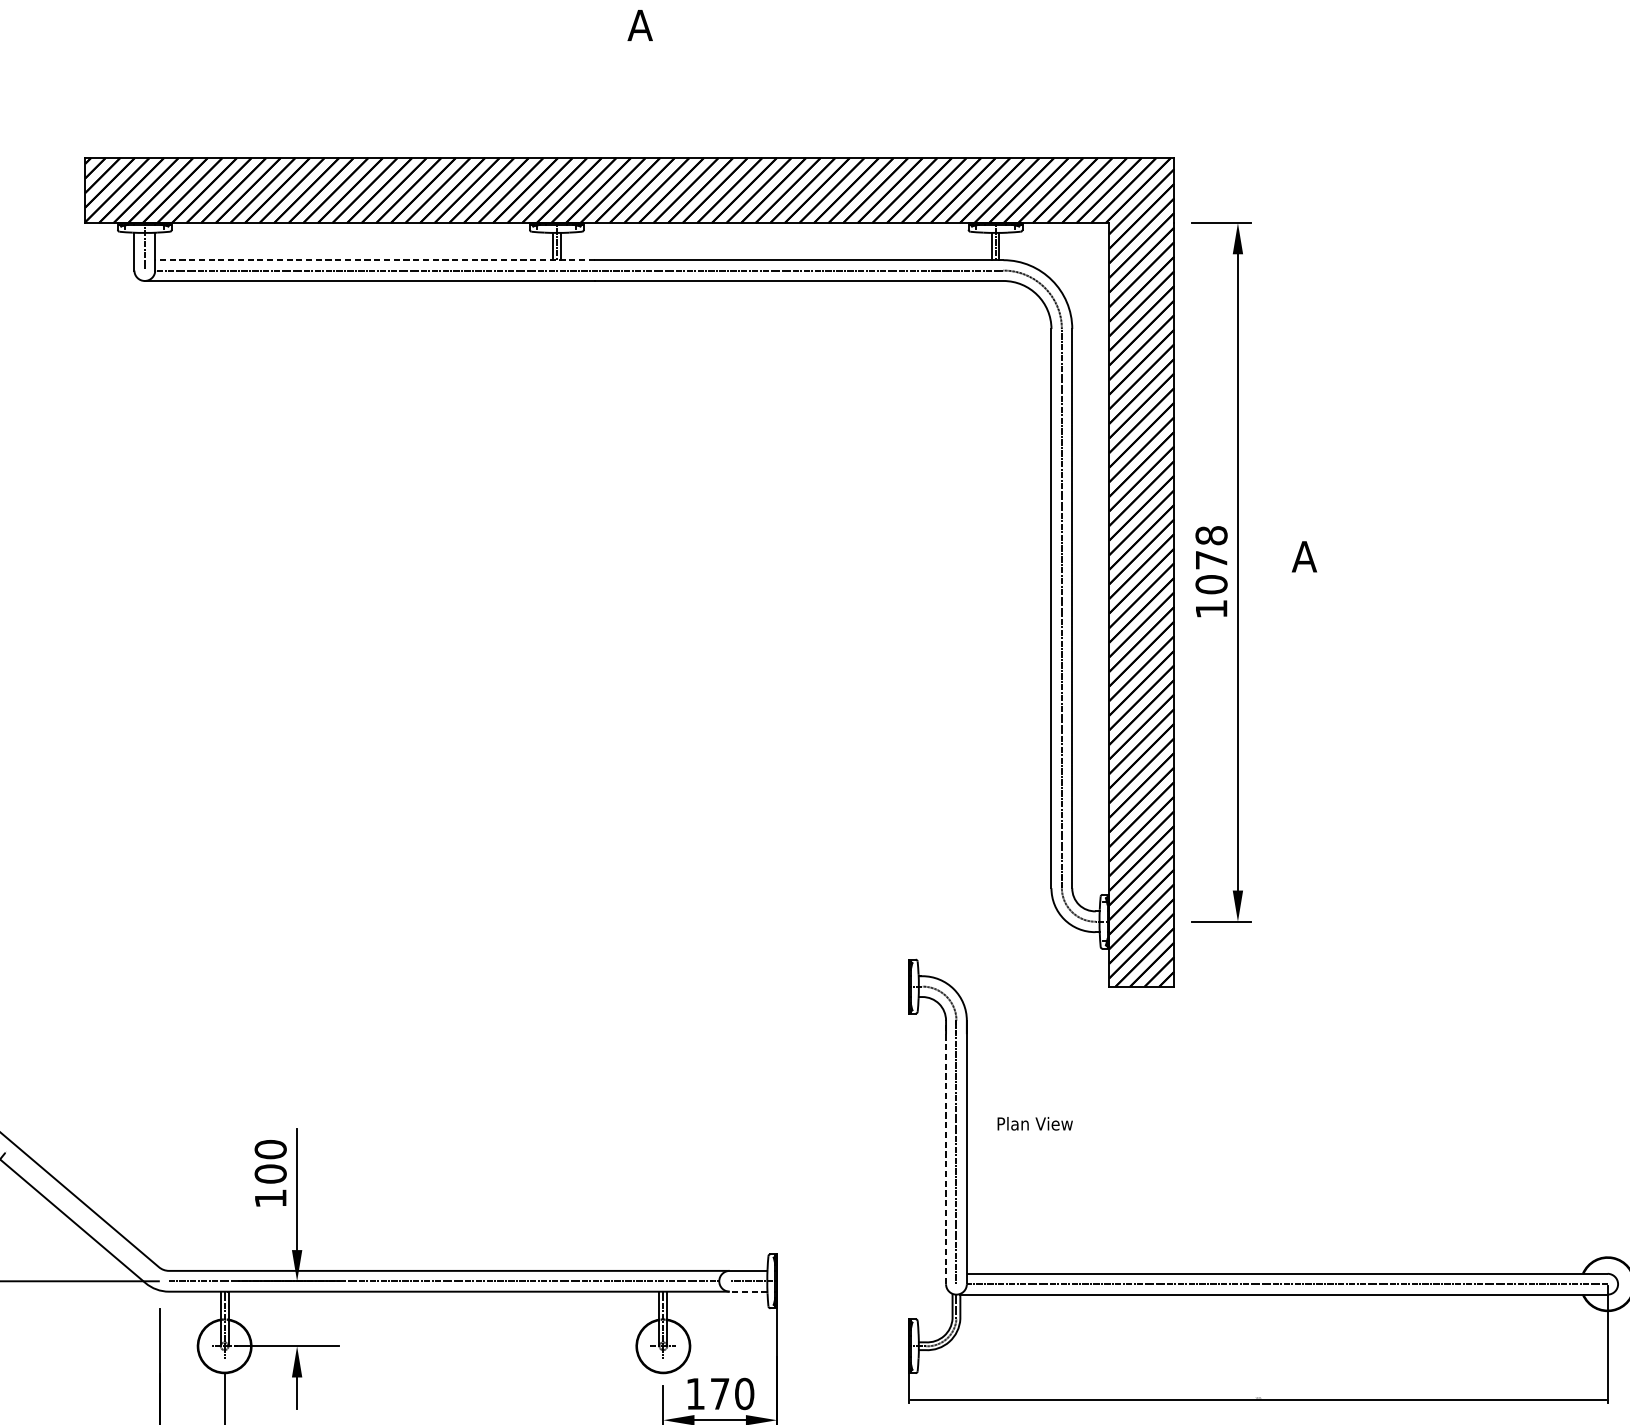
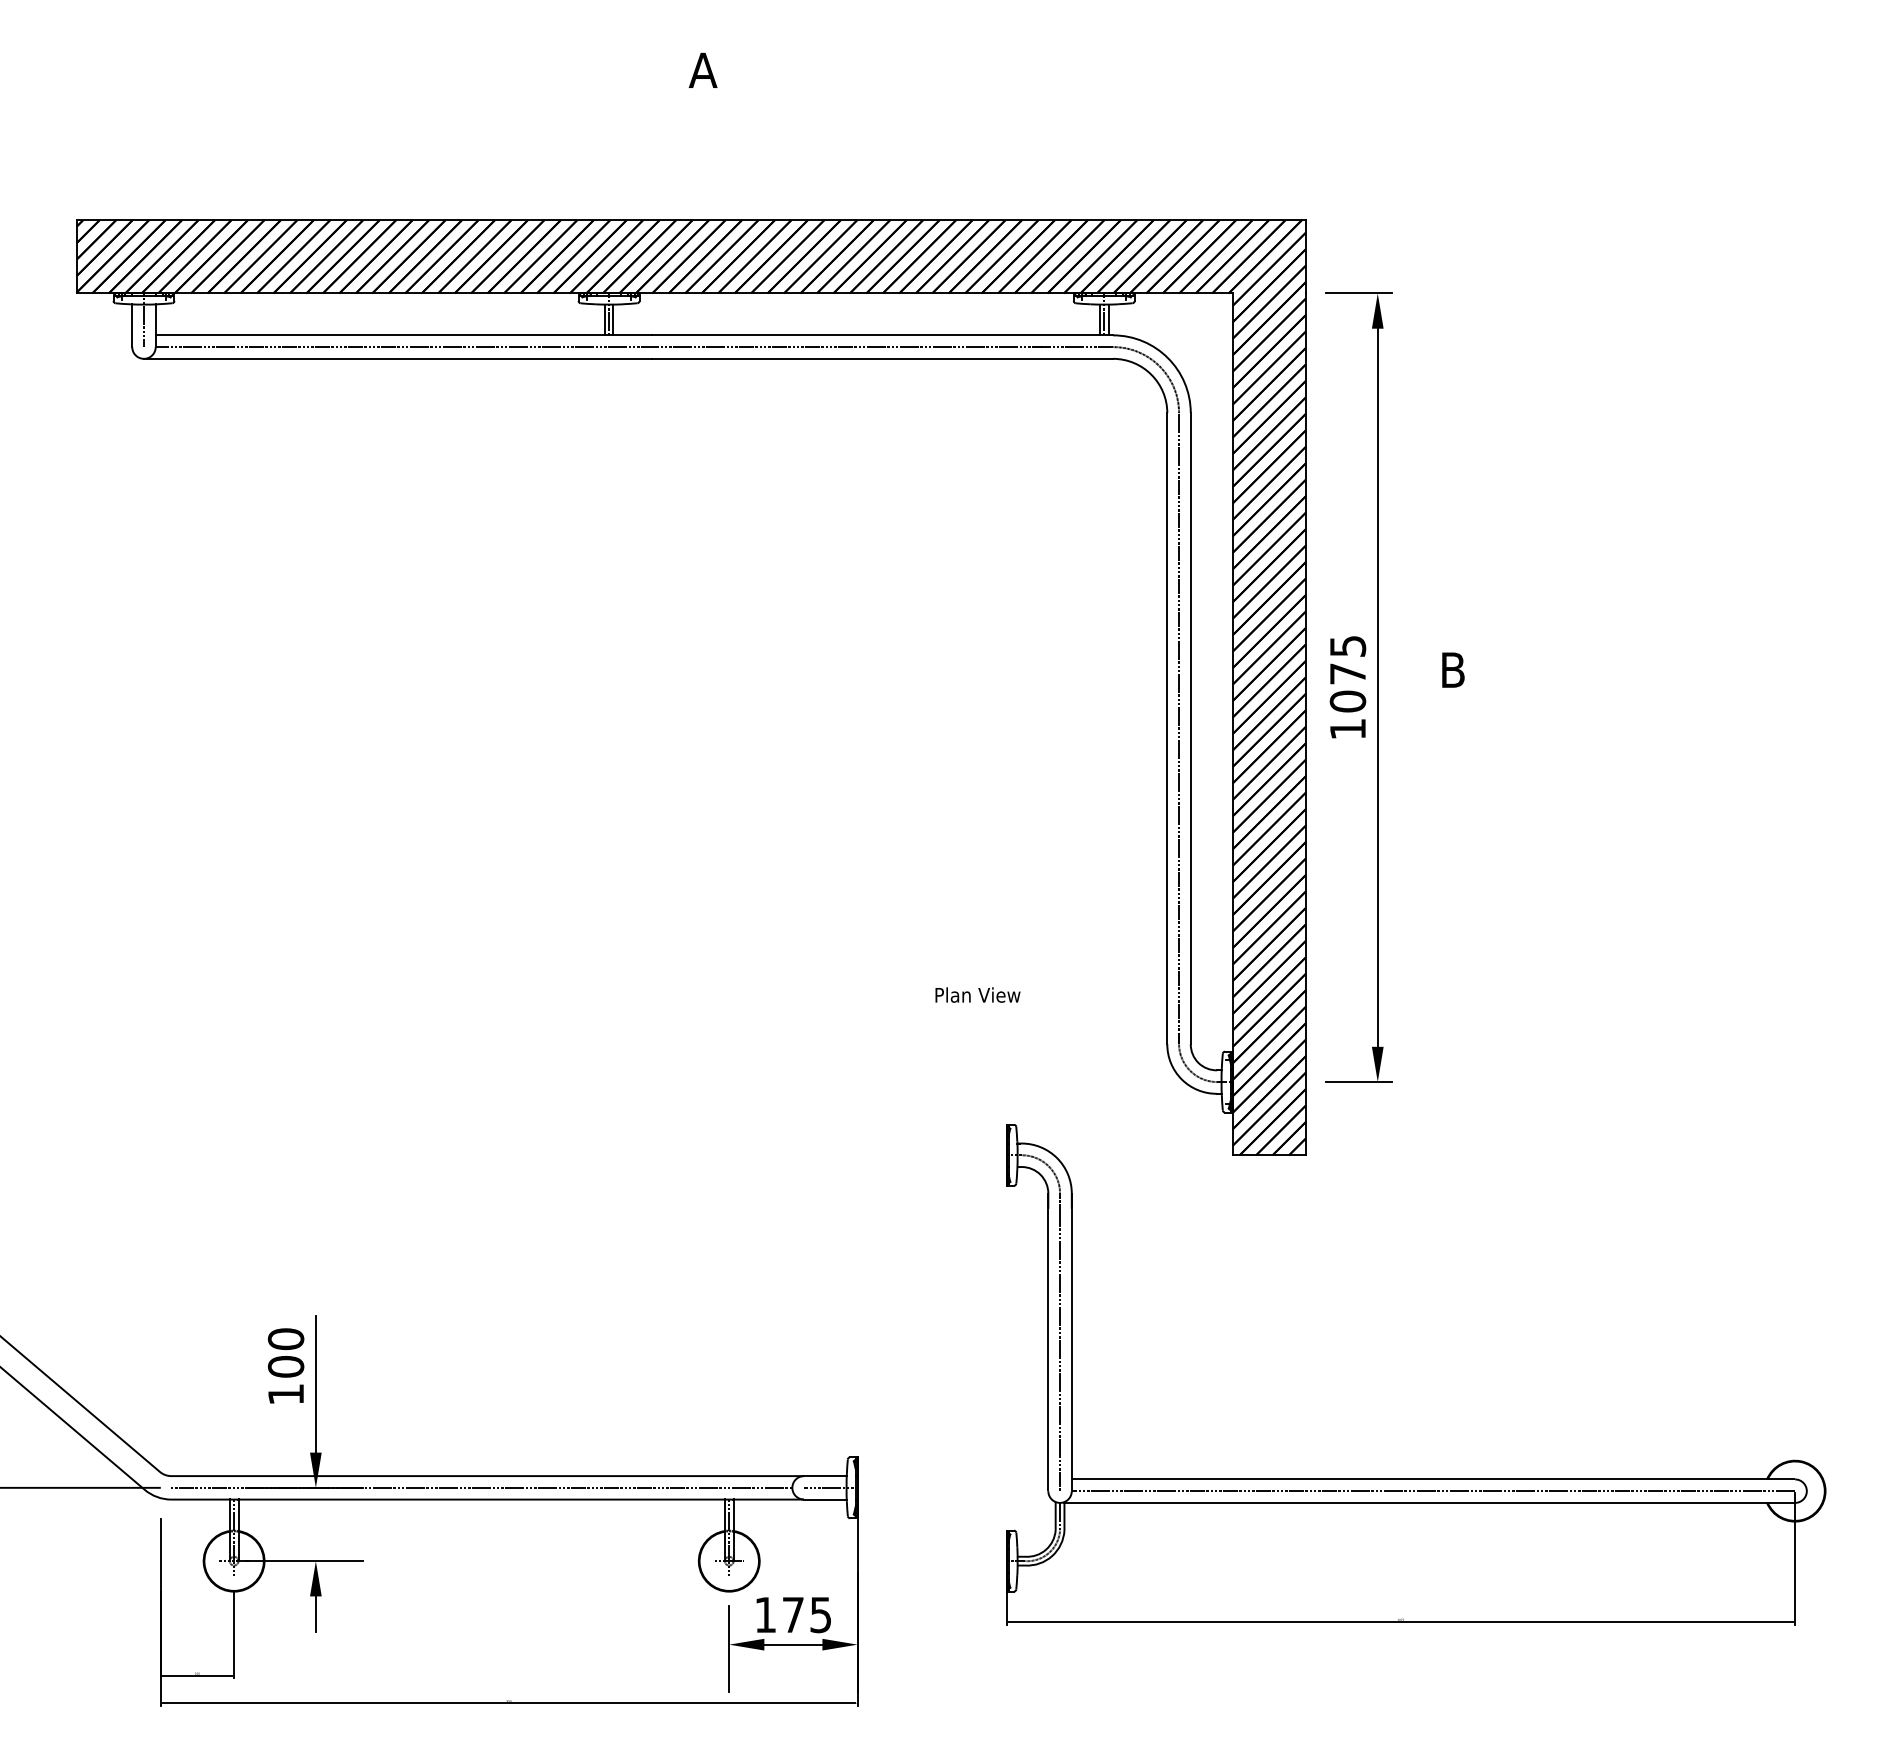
line: (374, 260) -> (403, 335), dashed -> solid
text: (1211, 535) -> (1347, 646), 1078 -> 1075
text: (1304, 556) -> (1452, 669), A -> B
text: (1034, 1123) -> (977, 994), moved
line: (946, 1151) -> (1048, 1341), dashed -> solid
line: (747, 1291) -> (824, 1499), dashed -> solid
text: (744, 1393) -> (820, 1614), 170 -> 175

